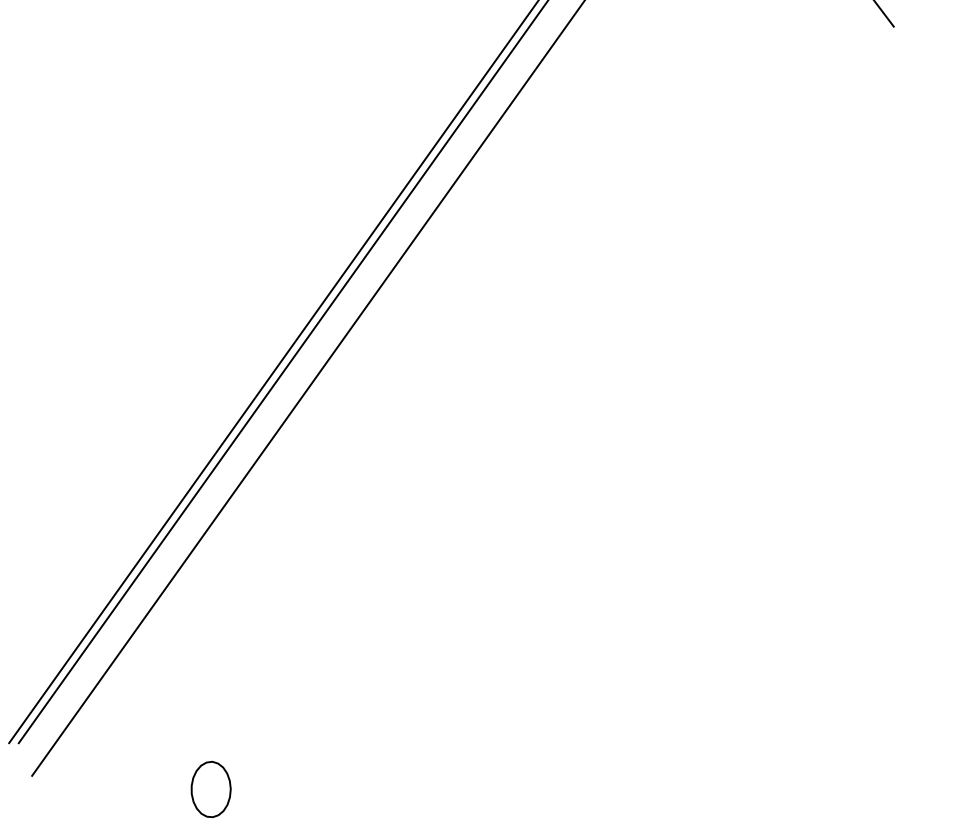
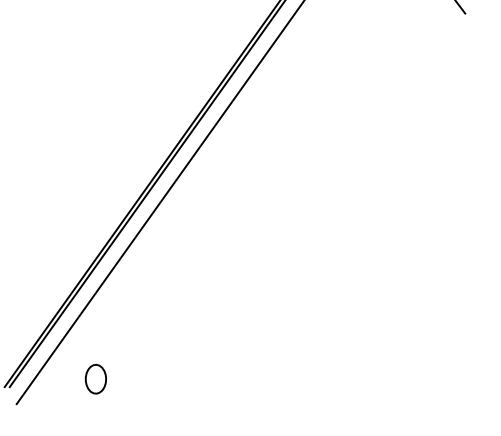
part: (210, 788) -> (95, 378), moved

